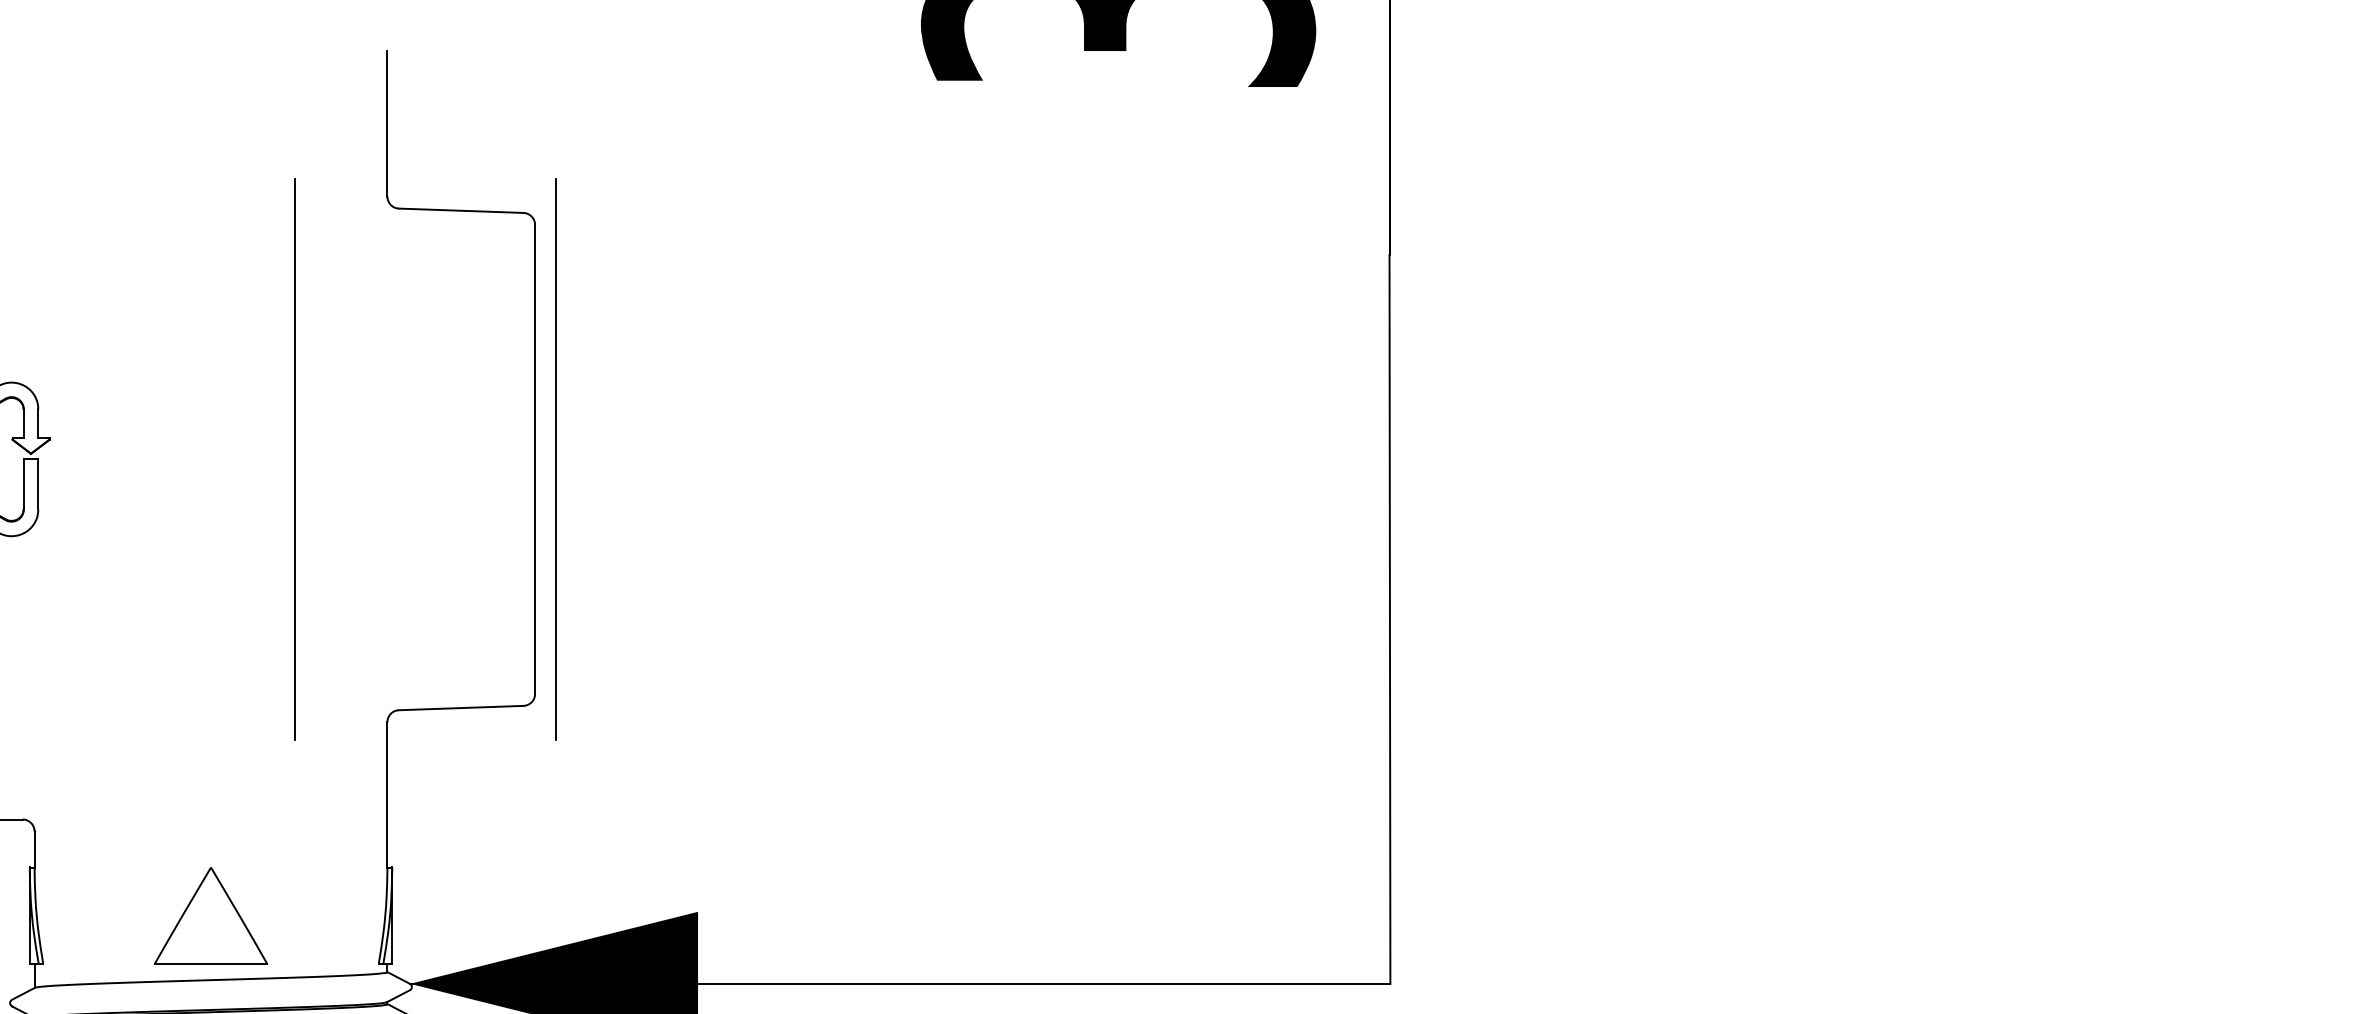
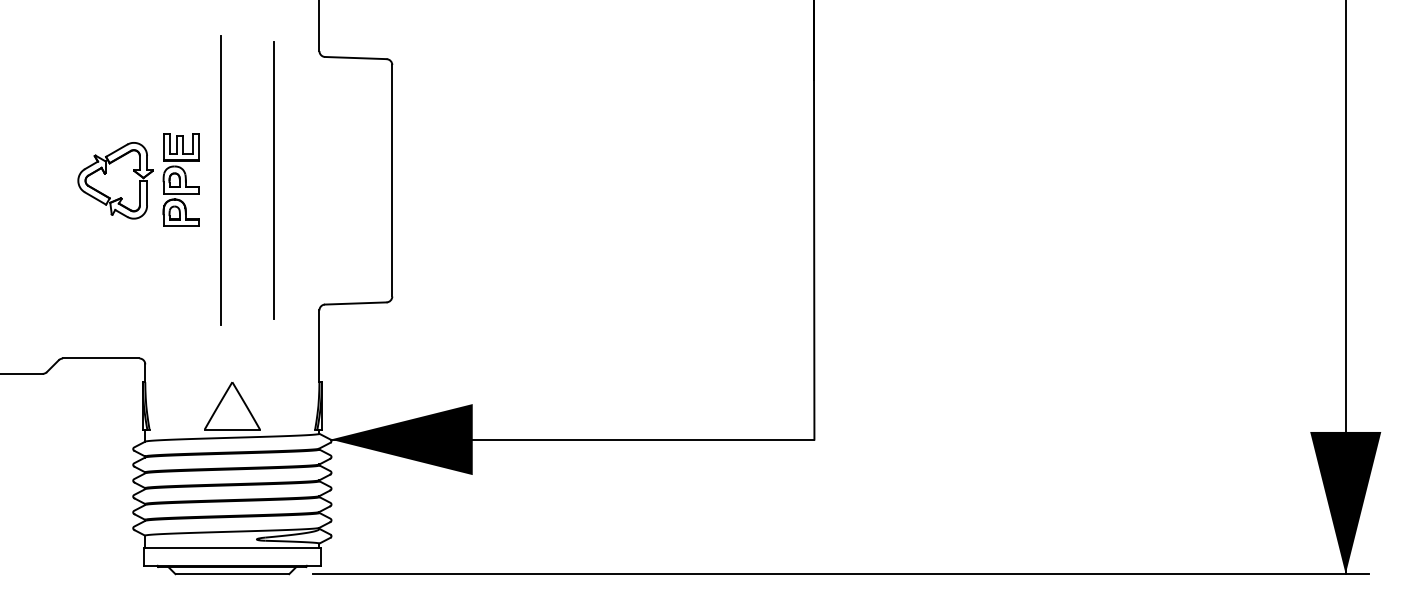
part: (105, 456) -> (180, 179), added
line: (186, 458) -> (220, 180), added
line: (555, 458) -> (402, 180), removed

